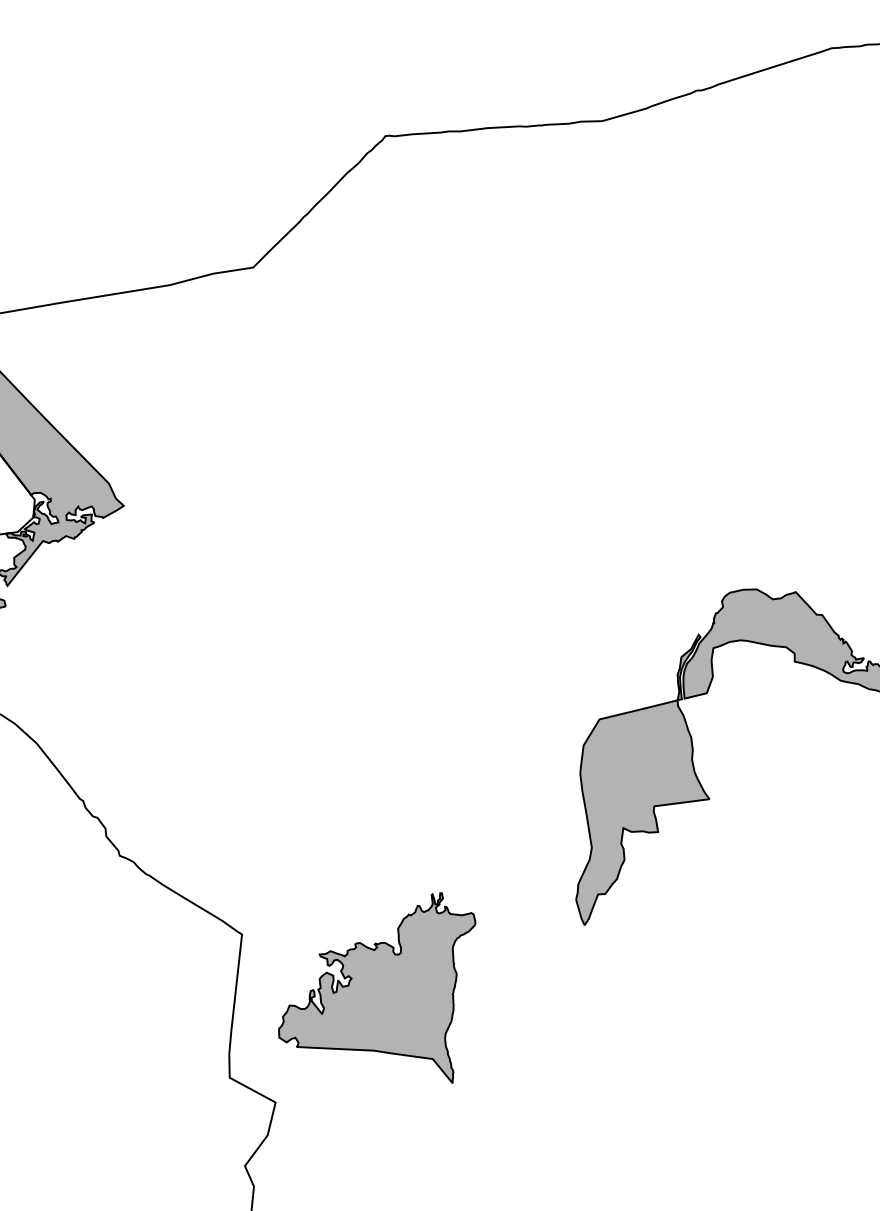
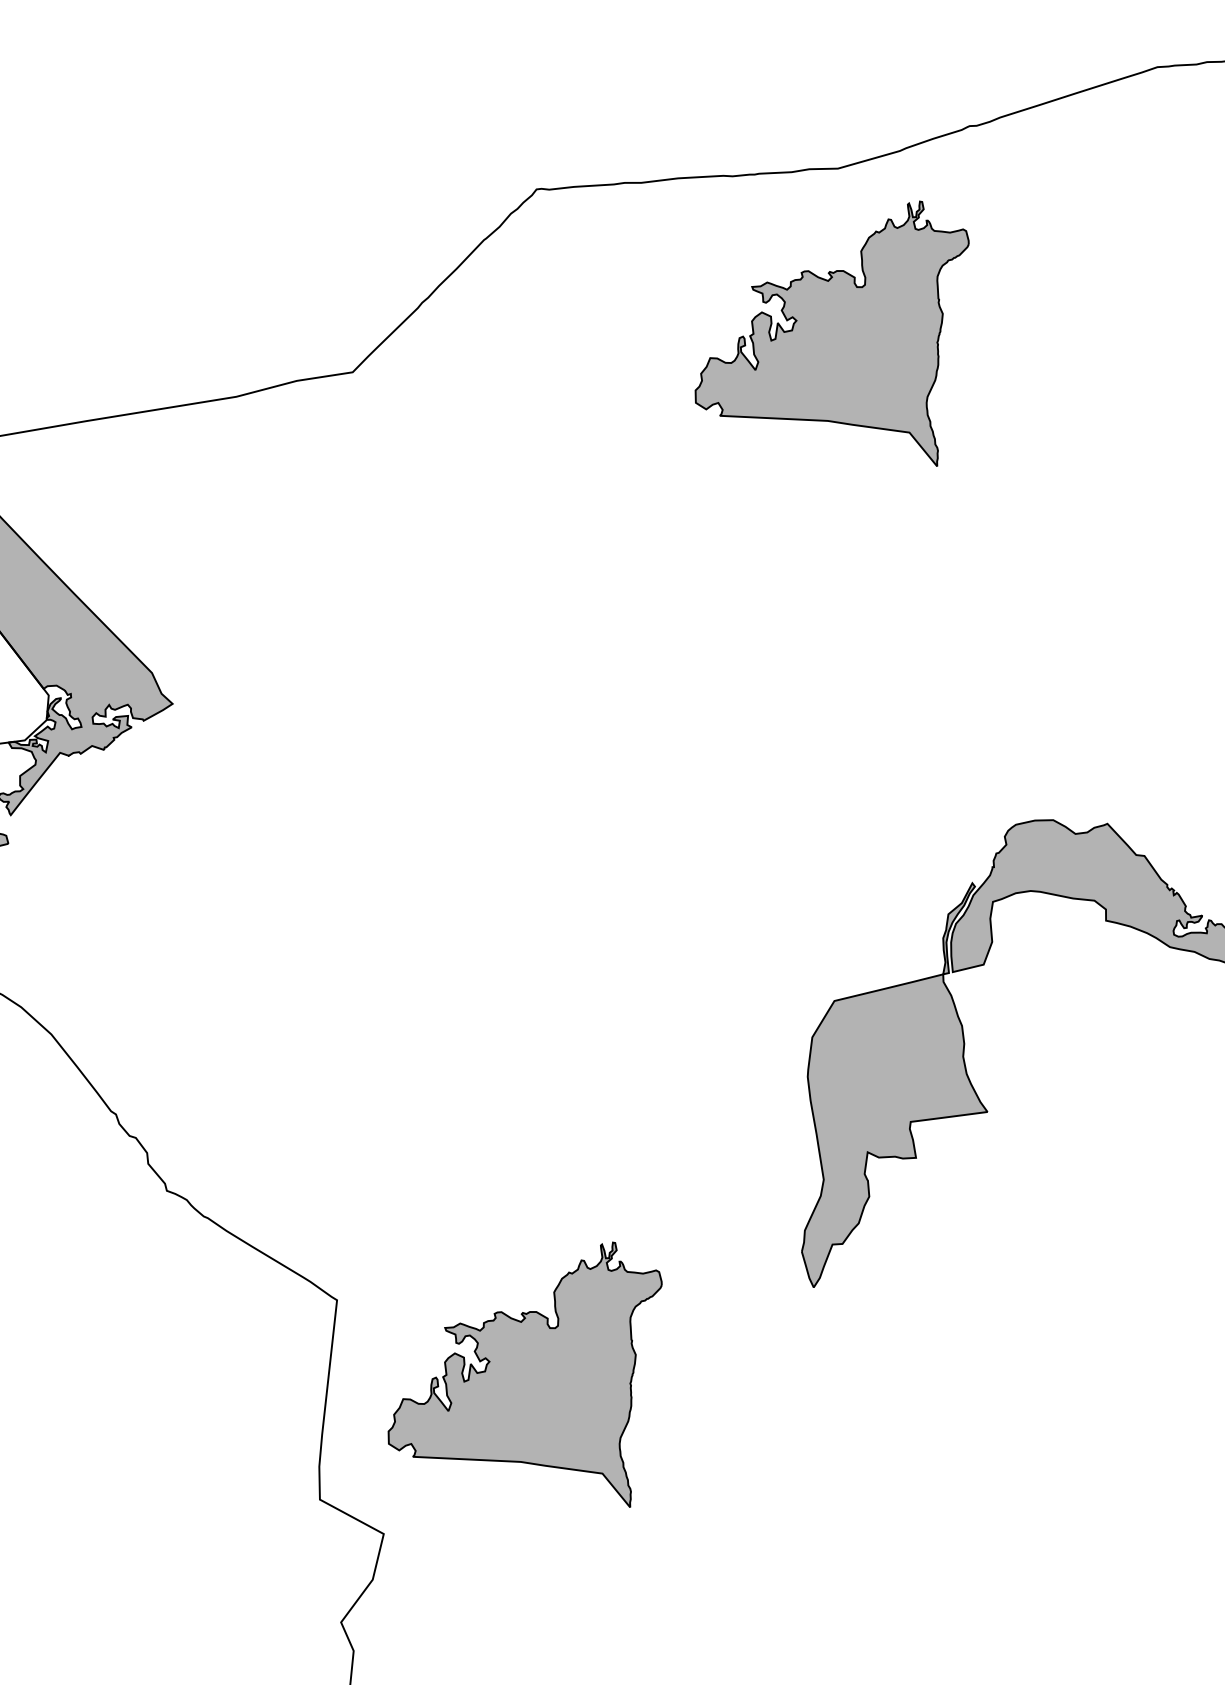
part: (597, 239) -> (831, 333), added

